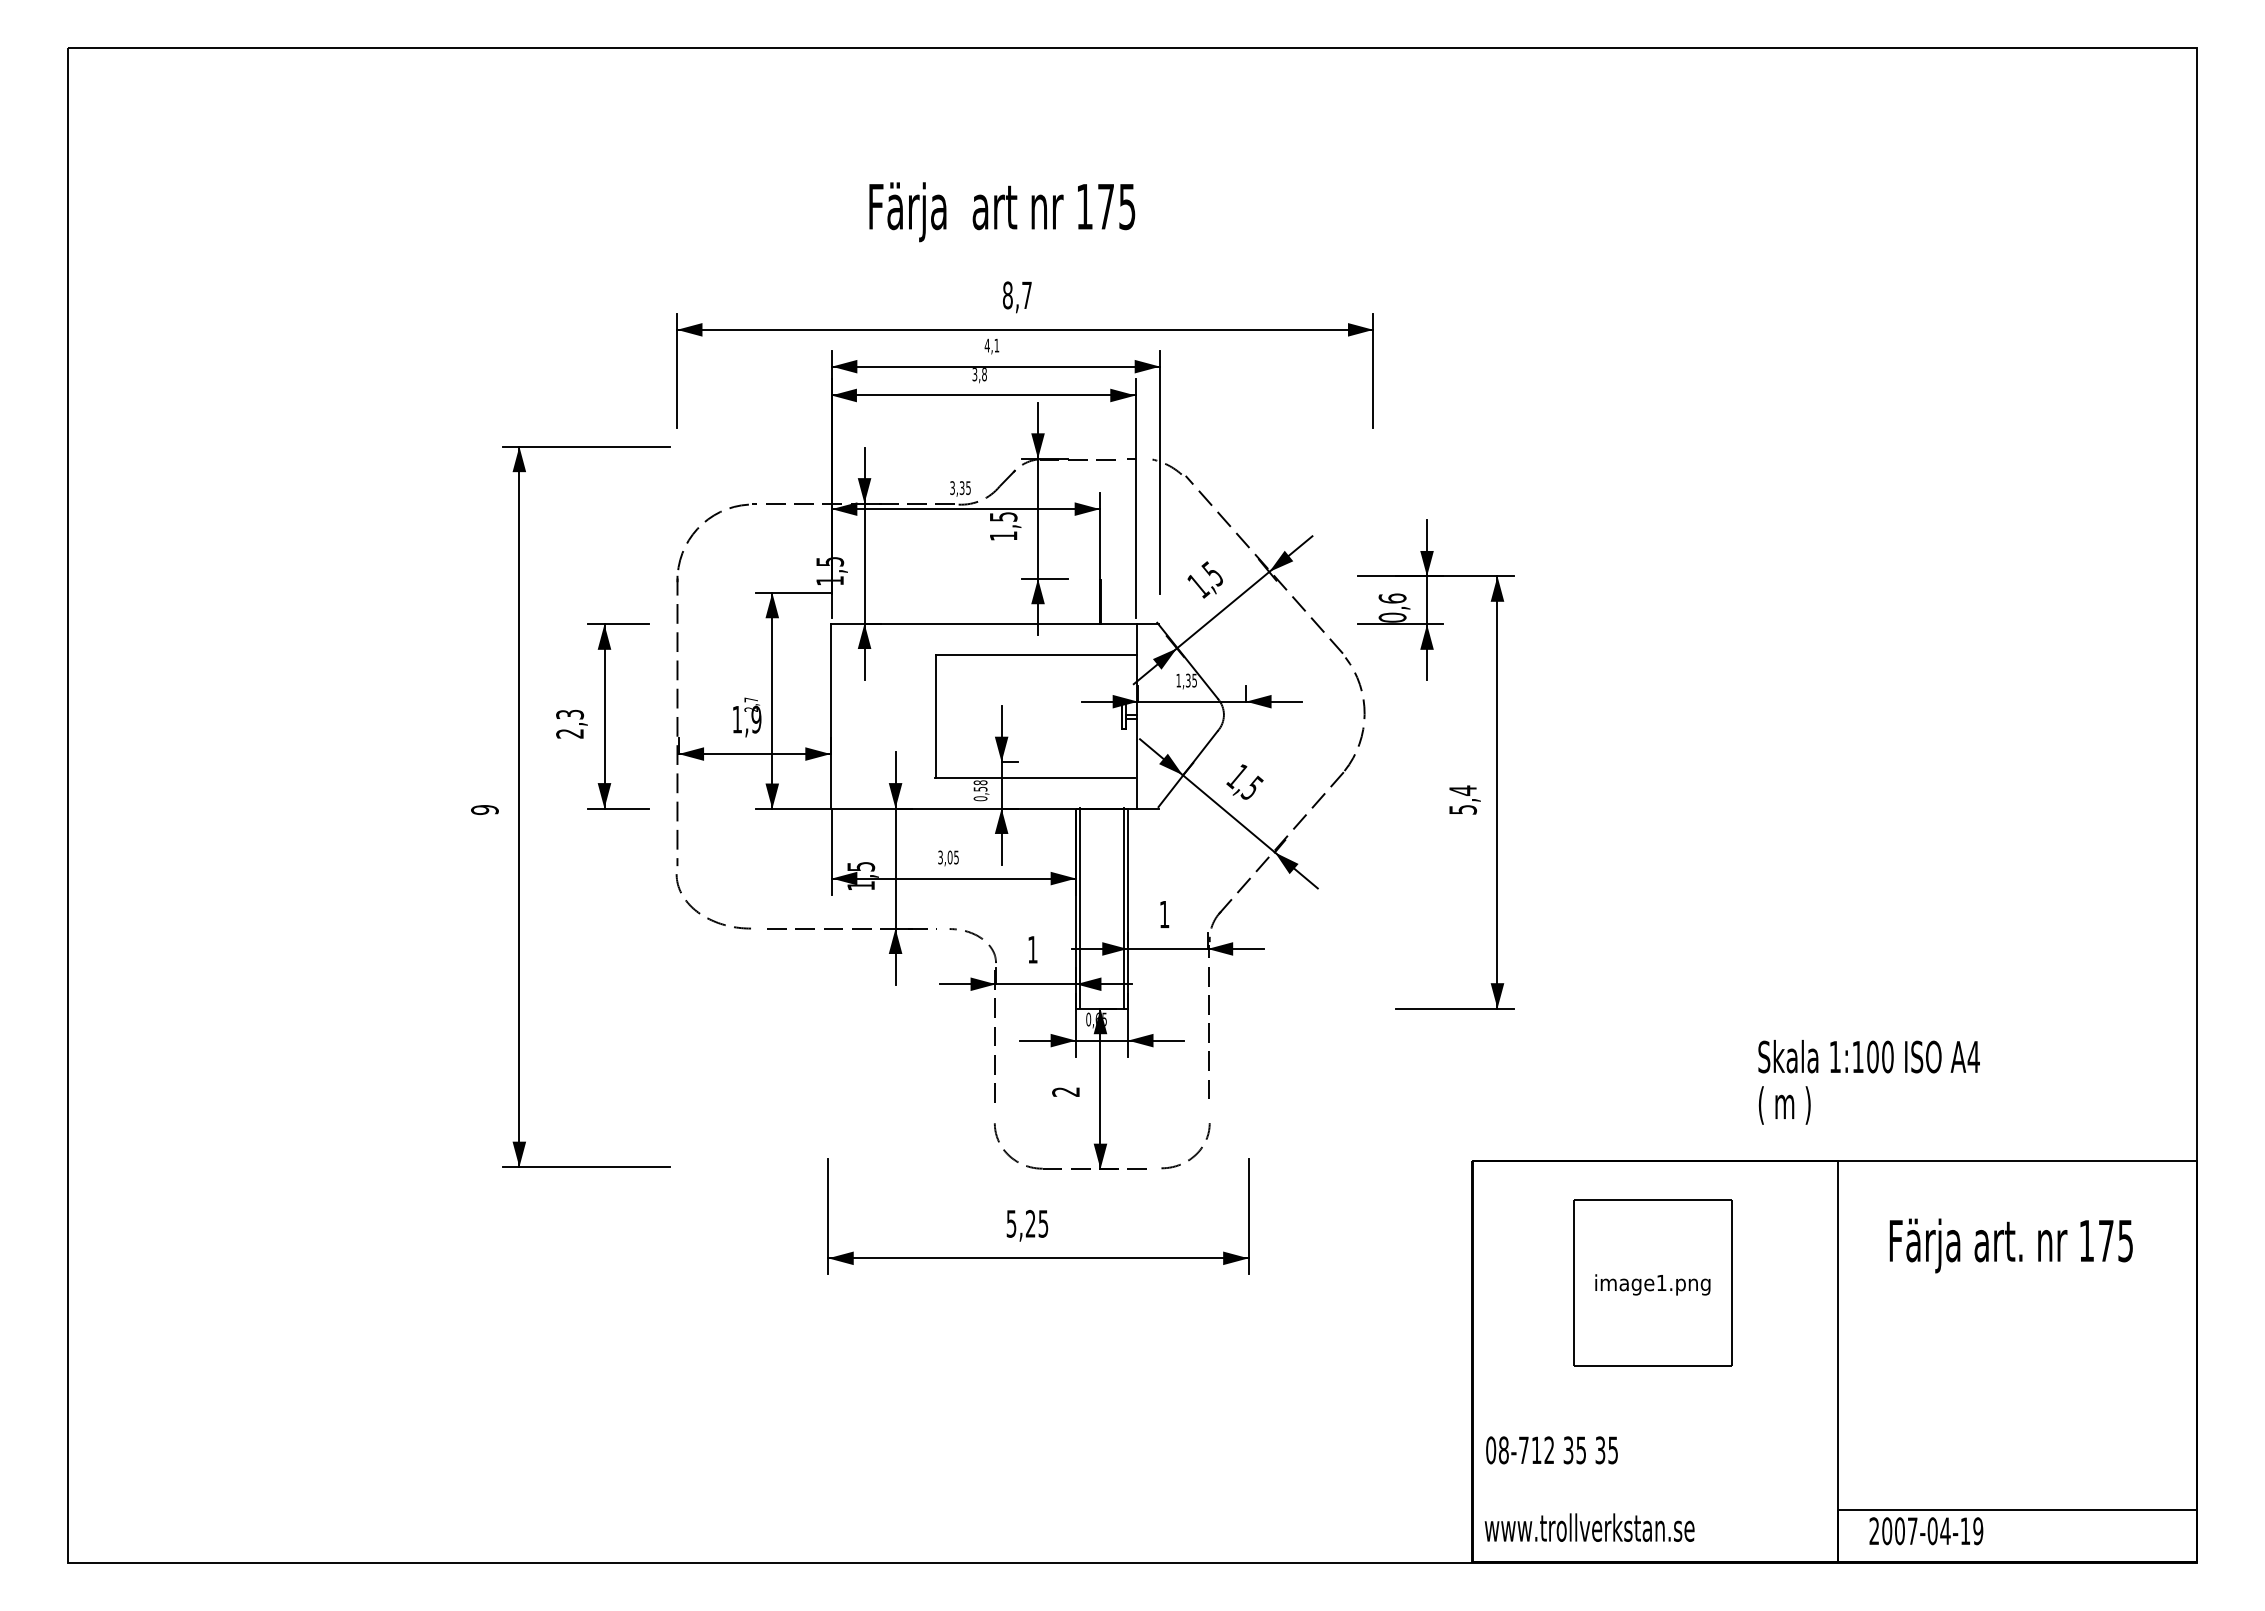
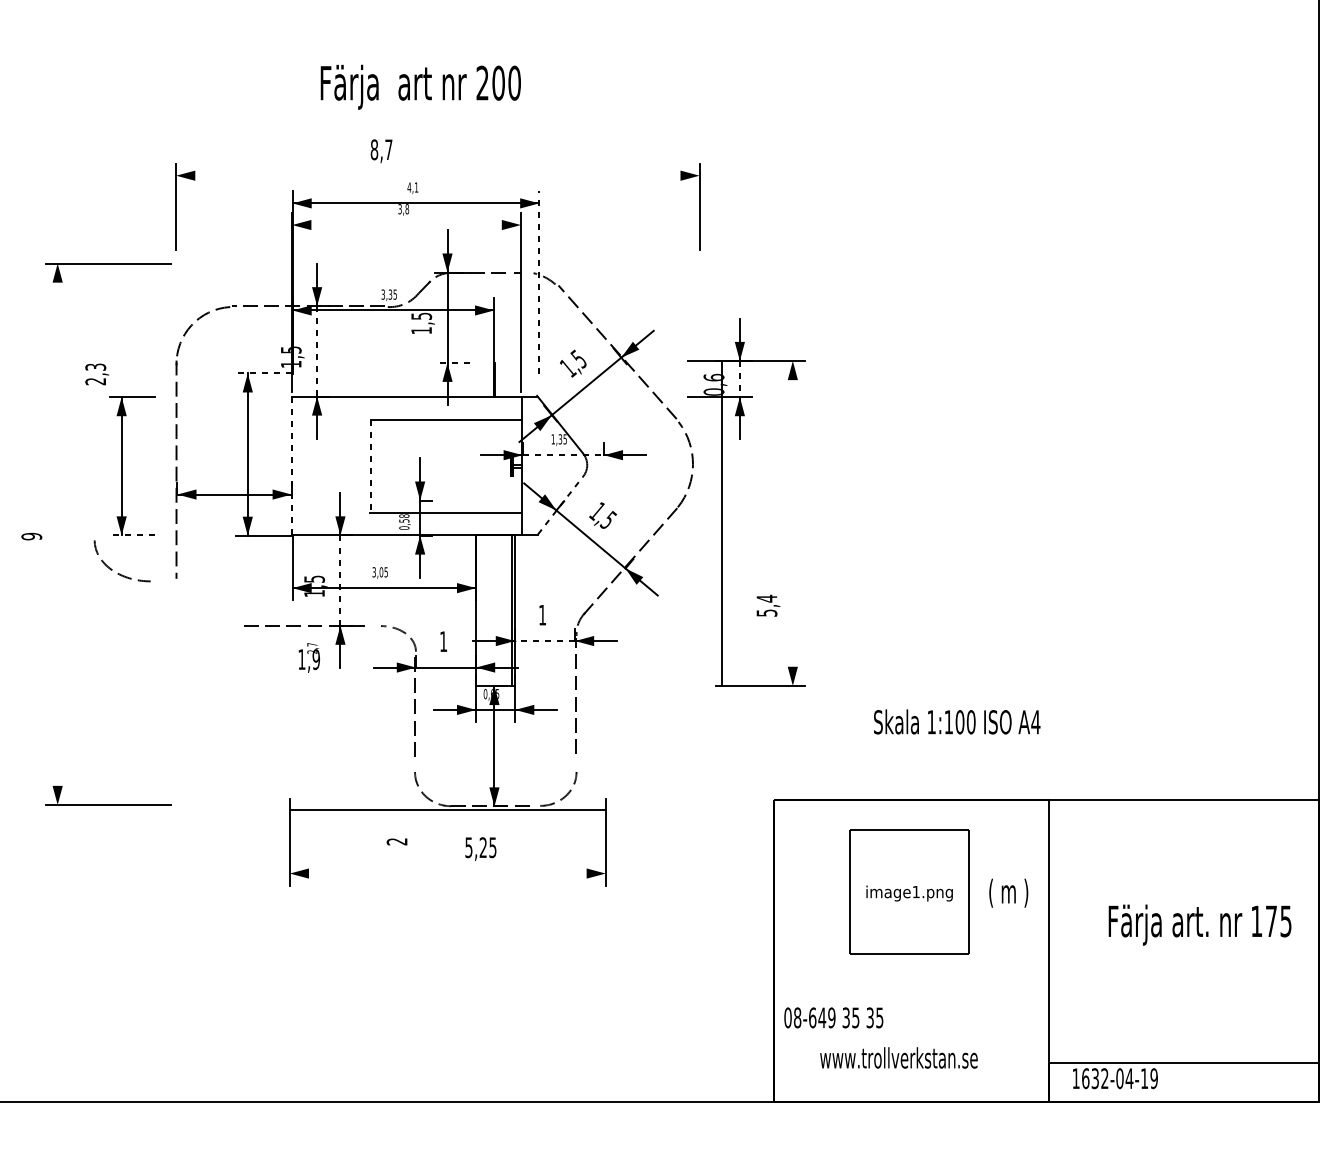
text: (1105, 206) -> (498, 83), 175 -> 200
text: (1017, 297) -> (381, 151), moved
line: (1025, 329) -> (438, 175), removed
line: (983, 395) -> (406, 225), removed
line: (1160, 471) -> (539, 282), solid -> dashed
line: (864, 563) -> (317, 351), solid -> dashed
line: (1044, 578) -> (452, 362), solid -> dashed
line: (793, 592) -> (263, 373), solid -> dashed
line: (1427, 600) -> (740, 379), solid -> dashed
line: (1192, 701) -> (563, 455), solid -> dashed
line: (831, 716) -> (292, 466), solid -> dashed
text: (747, 717) -> (309, 657), moved
line: (935, 717) -> (370, 467), solid -> dashed
text: (571, 724) -> (96, 374), moved
line: (1188, 768) -> (560, 505), solid -> dashed
line: (1497, 792) -> (722, 523), moved
text: (1464, 799) -> (768, 605), moved
line: (519, 806) -> (57, 533), removed
line: (618, 808) -> (132, 535), solid -> dashed
line: (895, 868) -> (340, 580), solid -> dashed
line: (1079, 908) -> (478, 610), removed
curve: (708, 917) -> (118, 573), moved
line: (1167, 948) -> (544, 640), solid -> dashed
text: (1868, 1056) -> (956, 721), moved
text: (1065, 1091) -> (396, 841), moved
text: (1784, 1105) -> (1008, 893), moved
text: (1027, 1225) -> (480, 848), moved
text: (2010, 1245) -> (1199, 924), moved
line: (1038, 1258) -> (447, 809), moved
text: (1536, 1450) -> (822, 1017), 08-712 -> 08-649
text: (1589, 1527) -> (898, 1057), moved
text: (1893, 1531) -> (1090, 1078), 2007-04-19 -> 1632-04-19

